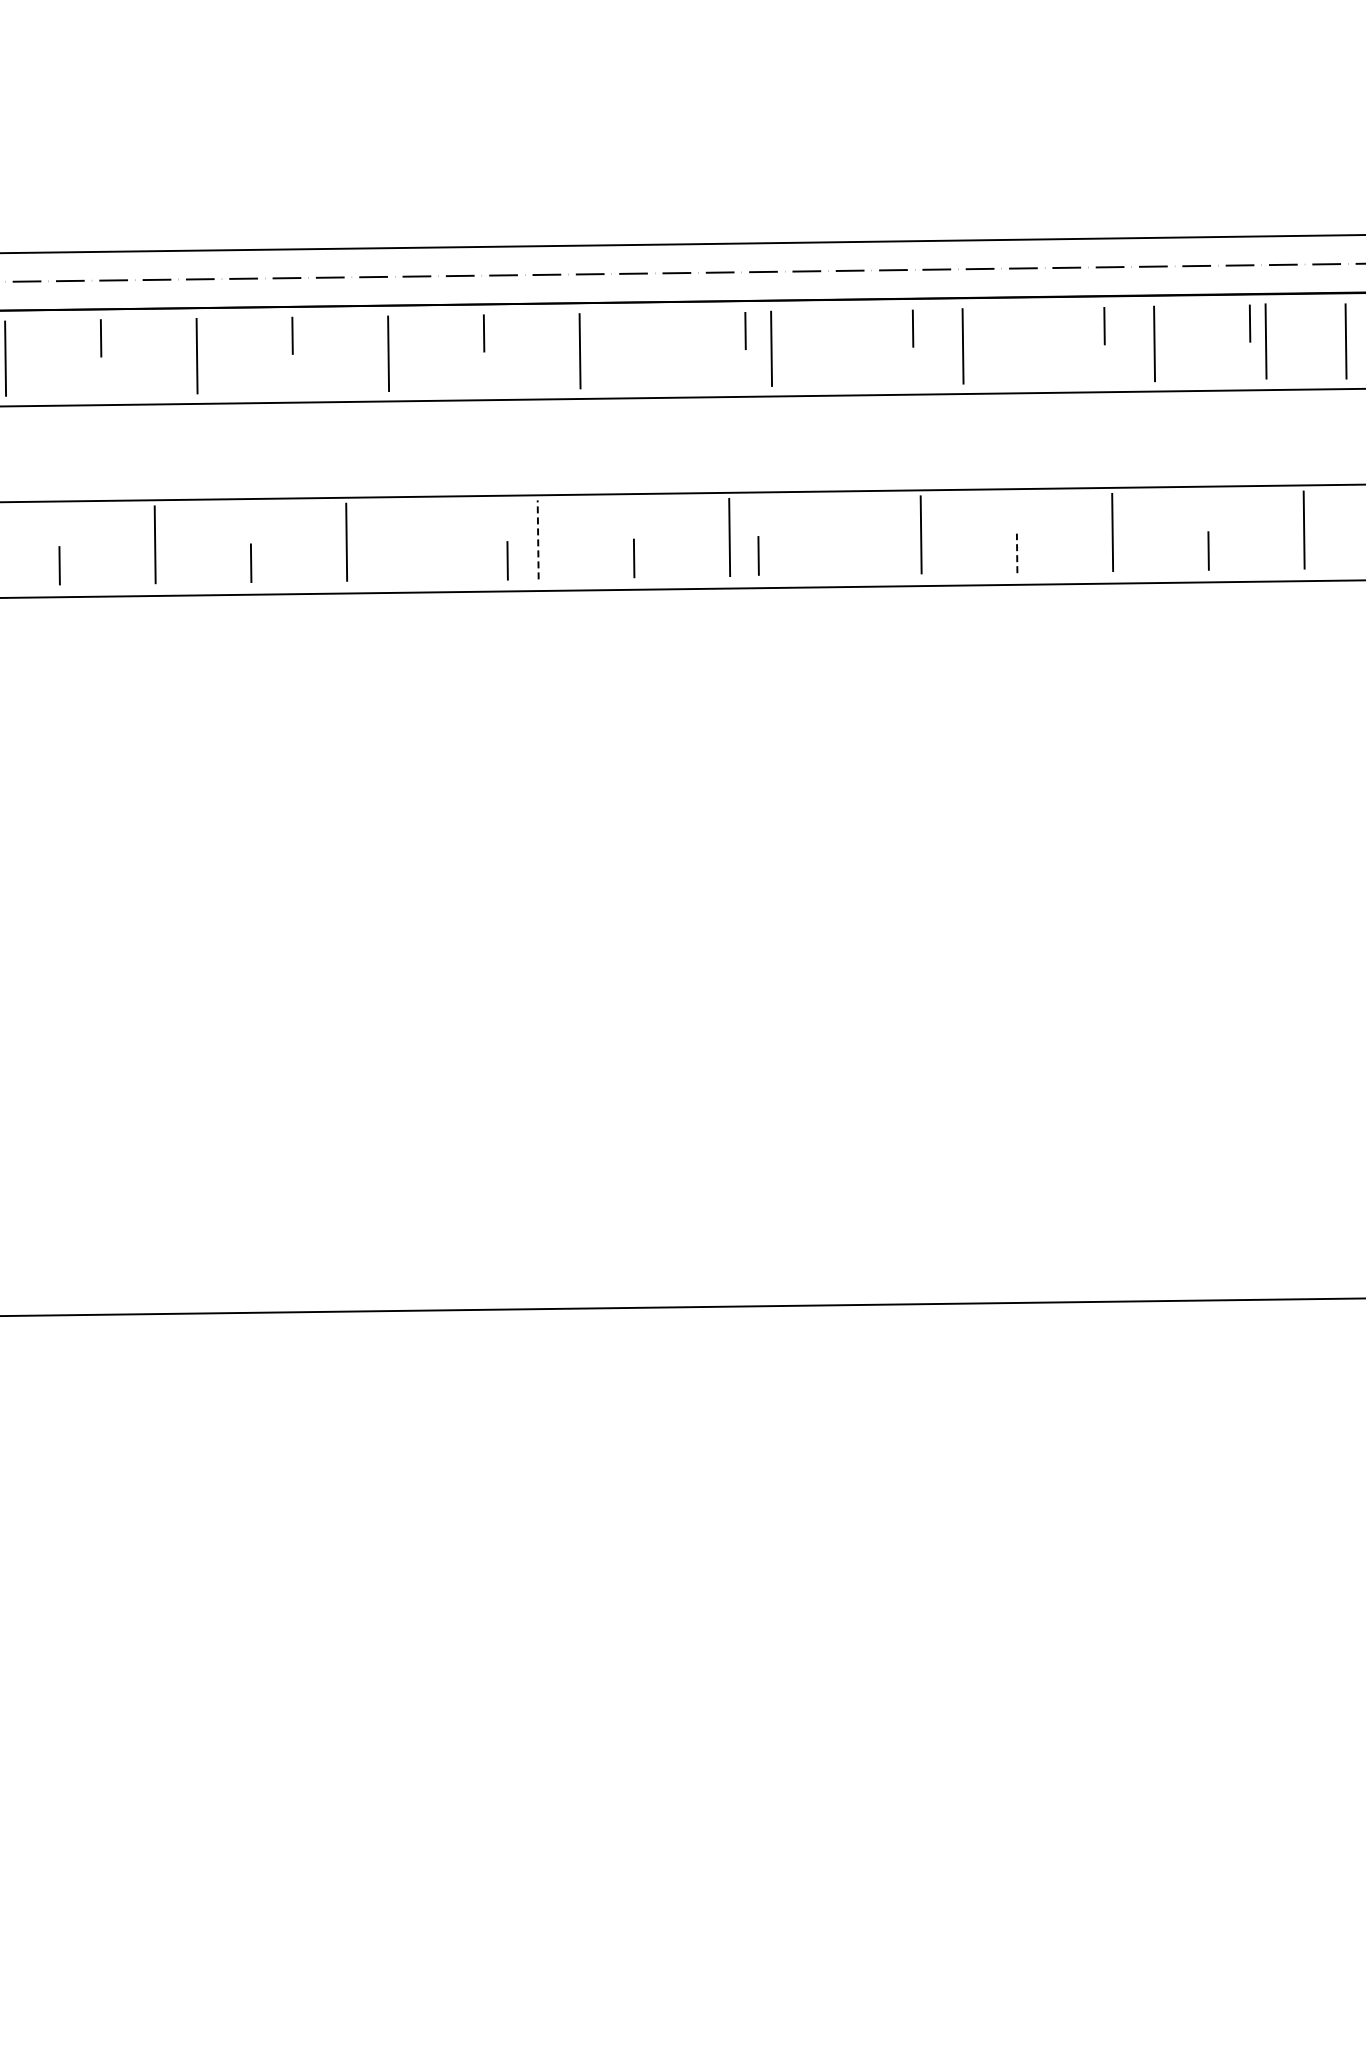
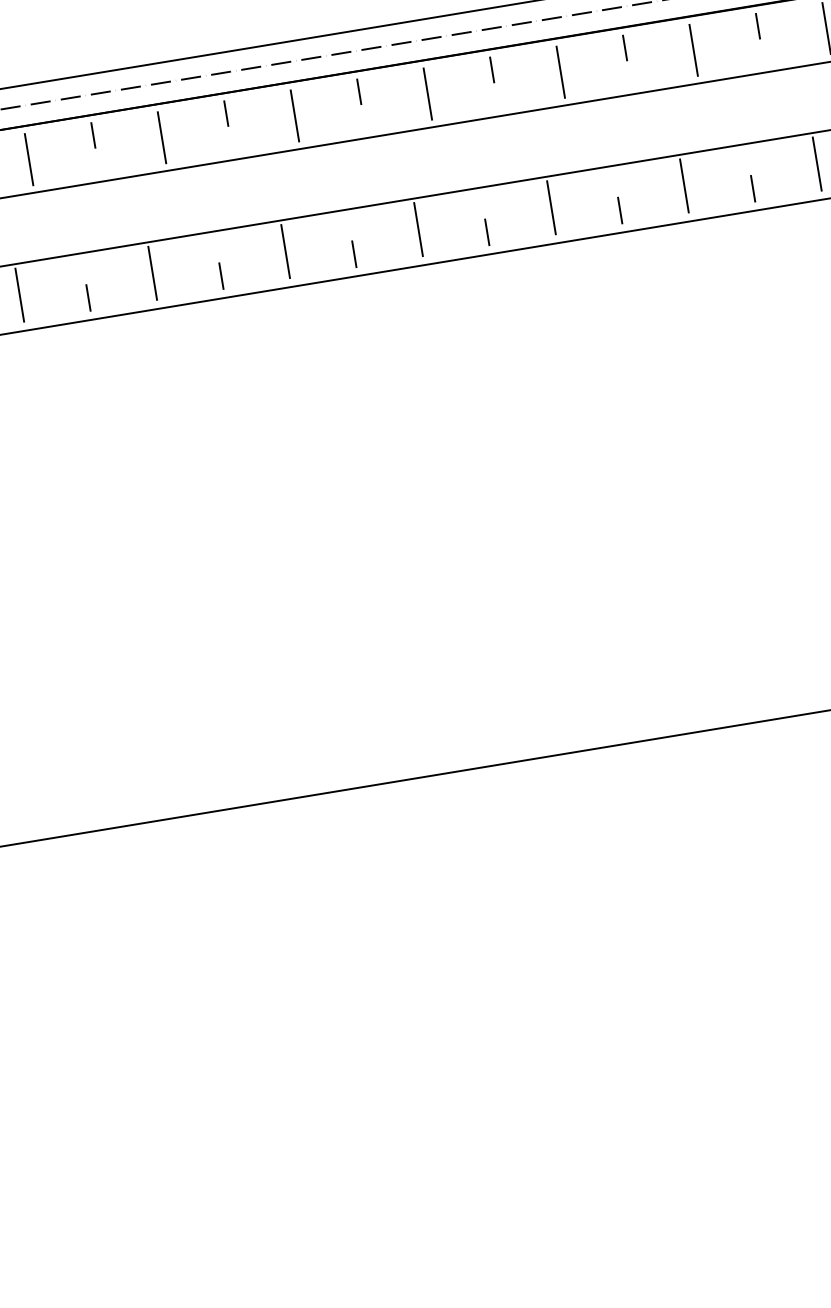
line: (1104, 326) -> (492, 70), moved
line: (913, 328) -> (359, 91), moved
line: (745, 330) -> (226, 113), moved
line: (1265, 341) -> (637, 58), removed
line: (538, 539) -> (152, 273), dashed -> solid
line: (1017, 553) -> (487, 232), dashed -> solid
line: (758, 555) -> (354, 253), moved
line: (507, 560) -> (88, 297), moved

